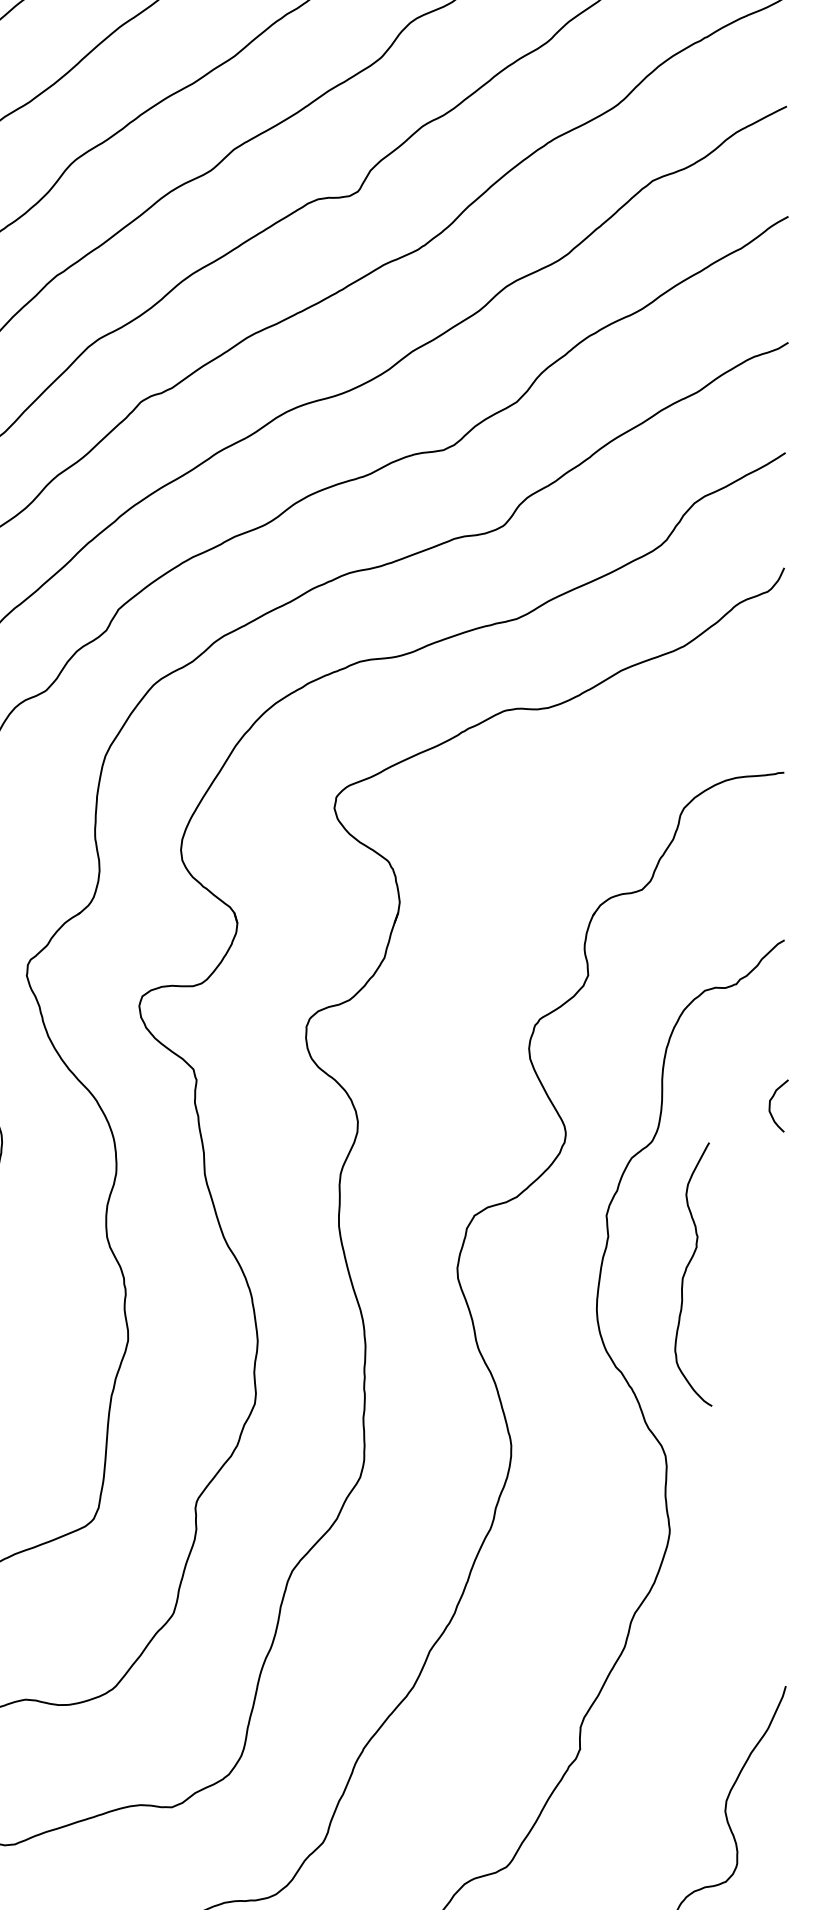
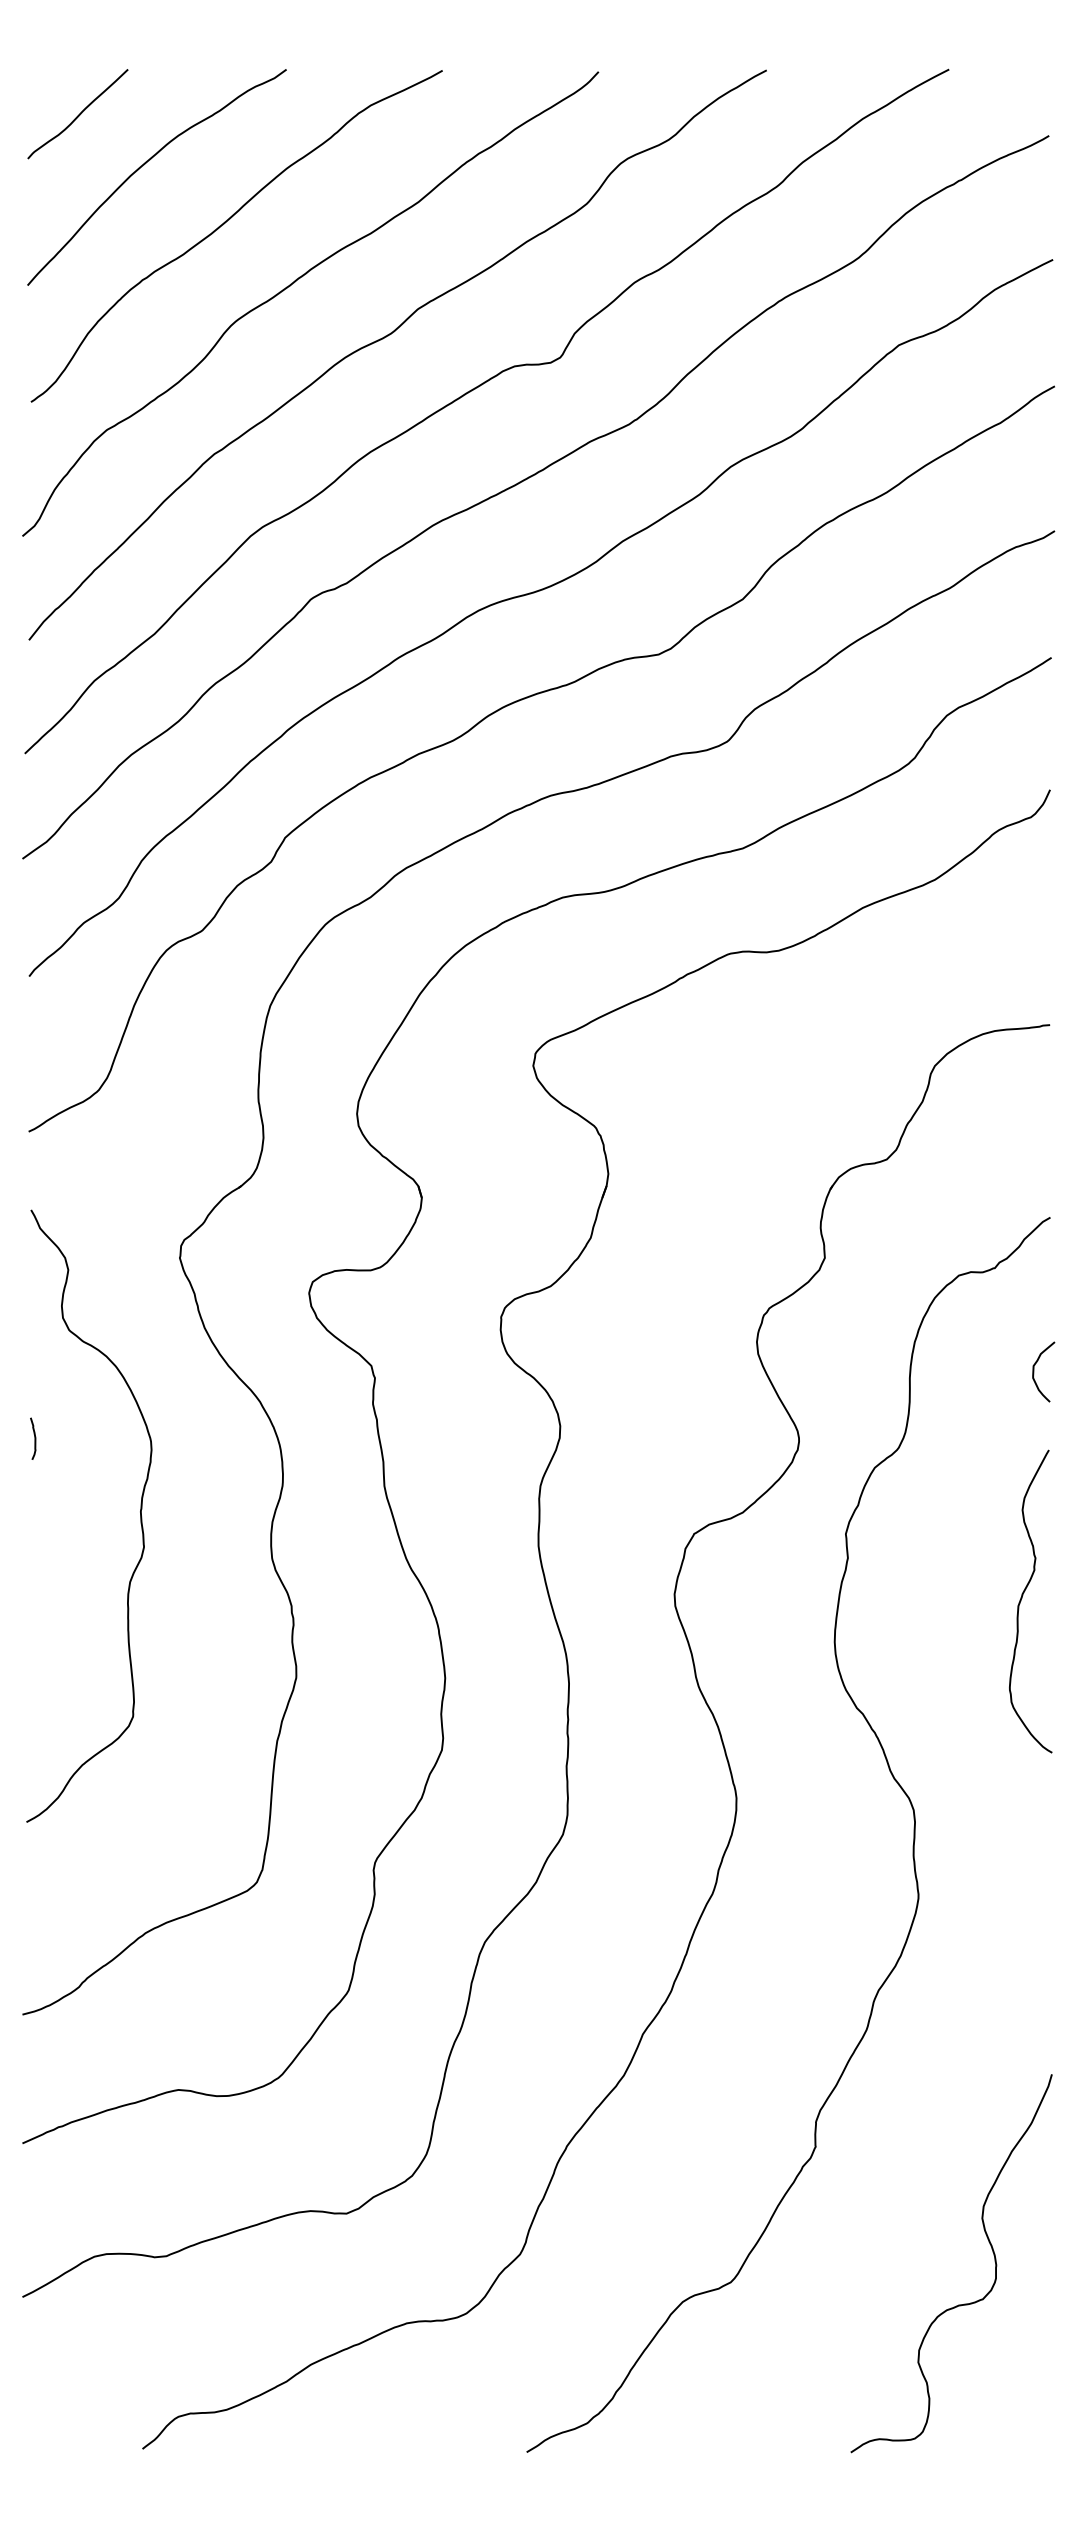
curve: (770, 1105) -> (1034, 1371), moved
curve: (686, 1271) -> (1022, 1598), moved

